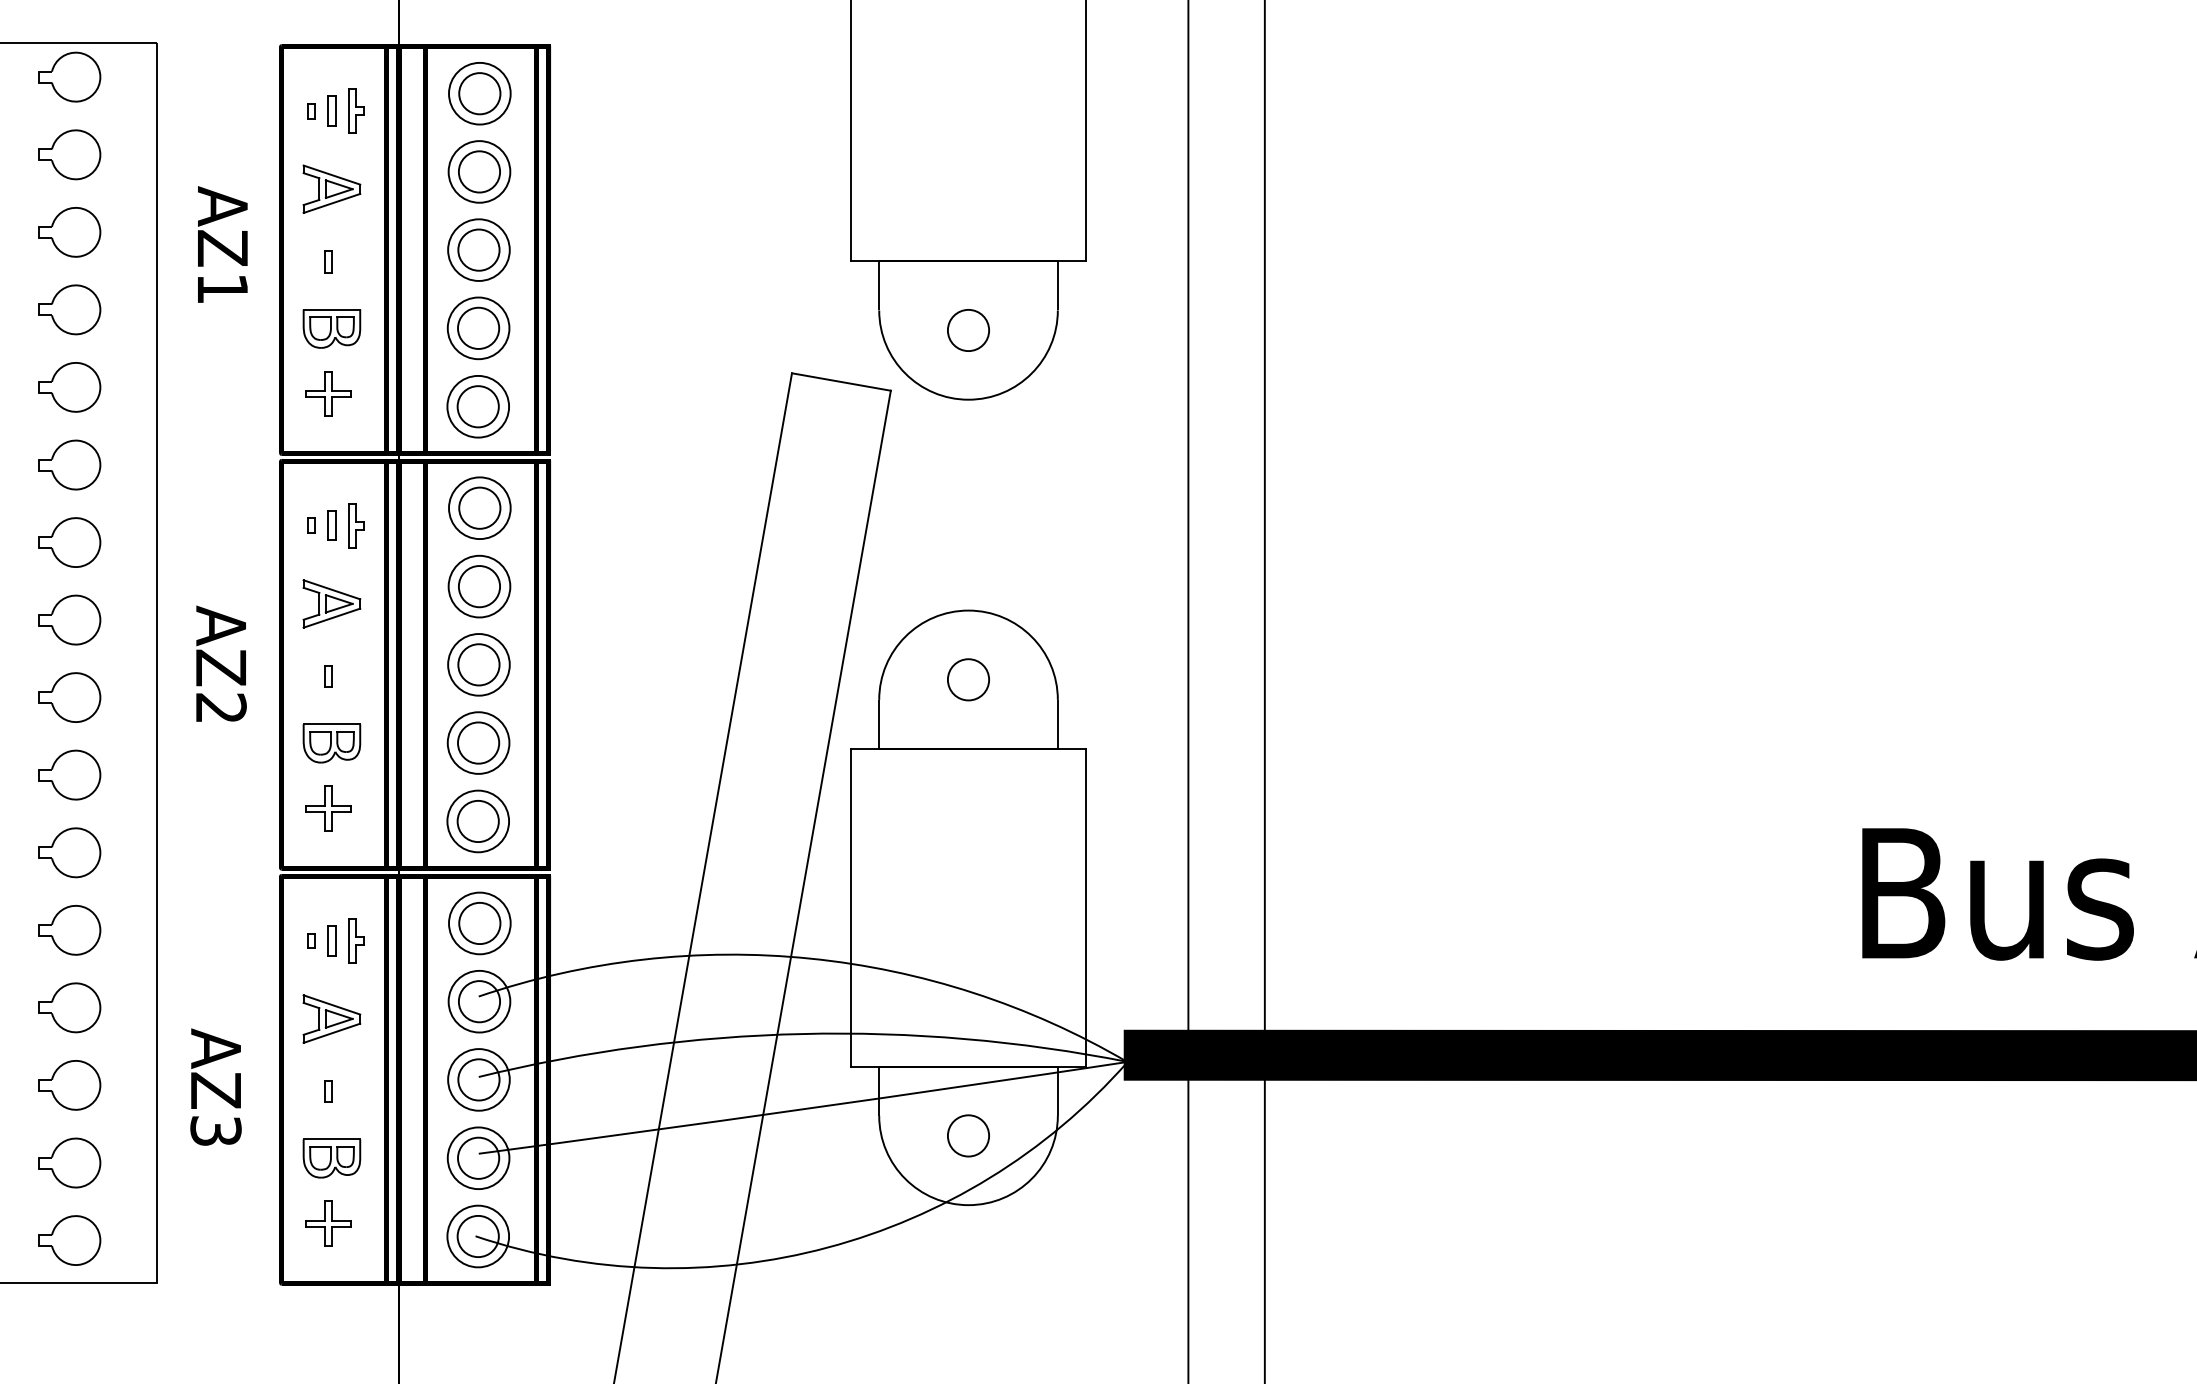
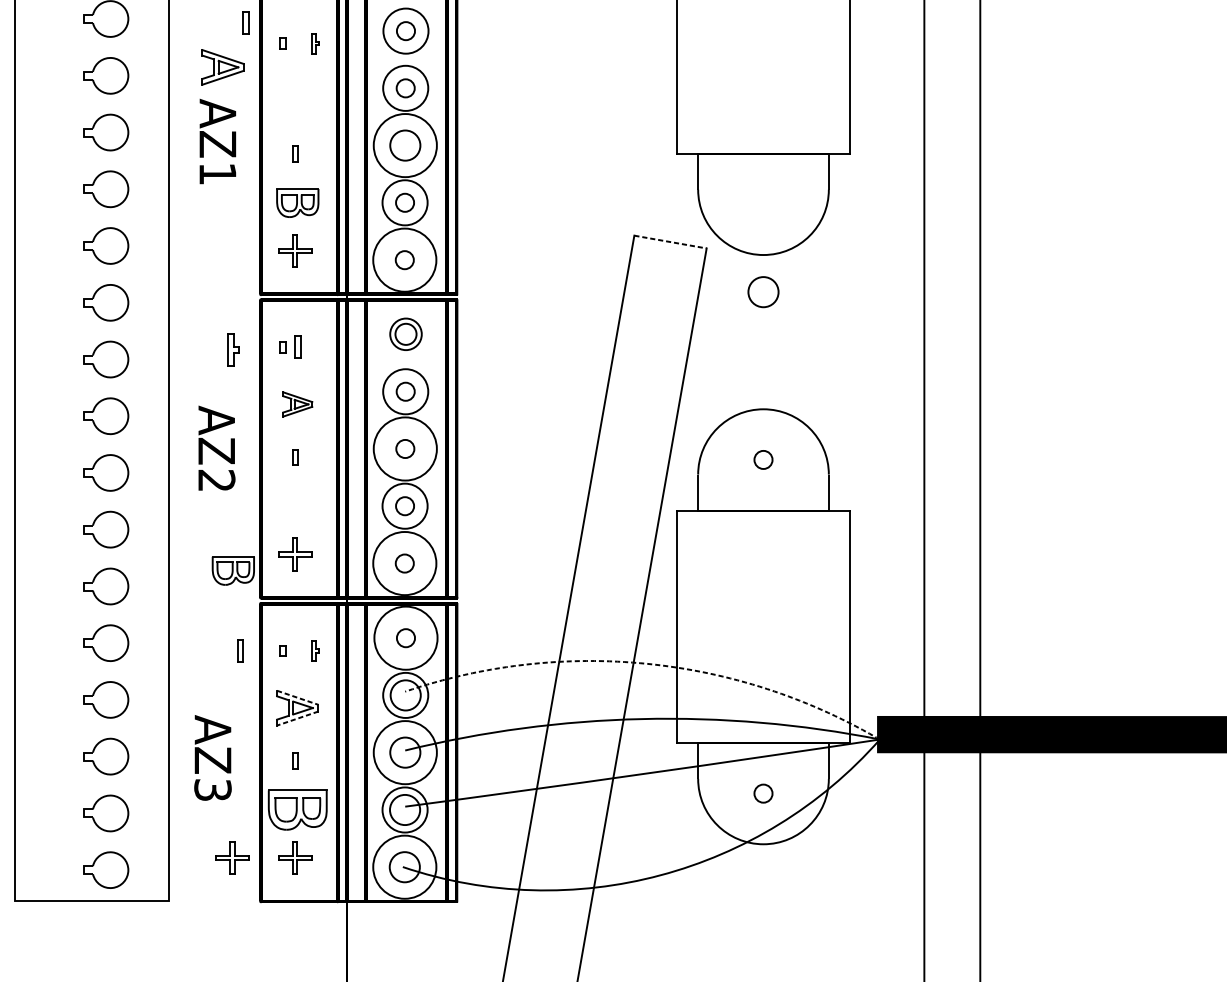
circle: (479, 93) -> (405, 30), size x0.6
part: (331, 110) -> (245, 22), moved
part: (356, 110) -> (315, 43), size x0.6
circle: (479, 171) -> (405, 88), size x0.6
part: (331, 188) -> (222, 66), moved
circle: (478, 249) -> (405, 145), size x1.4
circle: (478, 327) -> (405, 202), size x0.6
circle: (968, 330) -> (763, 292), moved
line: (841, 382) -> (670, 242), solid -> dashed
circle: (477, 406) -> (404, 259), size x0.6
circle: (478, 406) -> (405, 259), size x1.4
part: (479, 507) -> (405, 333), size x0.7
part: (356, 525) -> (233, 349), moved
circle: (479, 586) -> (405, 391), size x0.6
part: (331, 603) -> (297, 404), size x0.7
circle: (478, 664) -> (405, 448), size x0.6
circle: (478, 664) -> (405, 448), size x1.4
circle: (968, 679) -> (763, 459), size x0.6
circle: (478, 742) -> (405, 505), size x0.6
part: (331, 743) -> (233, 570), moved
circle: (477, 821) -> (404, 563), size x0.6
circle: (478, 821) -> (405, 563), size x1.4
circle: (479, 923) -> (405, 638), size x0.6
circle: (479, 923) -> (405, 638), size x1.4
part: (331, 940) -> (240, 650), moved
part: (356, 940) -> (315, 650), size x0.6
arc: (810, 958) -> (647, 663), solid -> dashed
line: (331, 1004) -> (297, 697), solid -> dashed
line: (331, 1033) -> (297, 718), solid -> dashed
circle: (478, 1079) -> (405, 752), size x1.4
circle: (968, 1135) -> (763, 793), size x0.6
part: (331, 1158) -> (297, 810), size x1.4
part: (242, 1223) -> (232, 857), added
circle: (478, 1236) -> (405, 867), size x1.4

